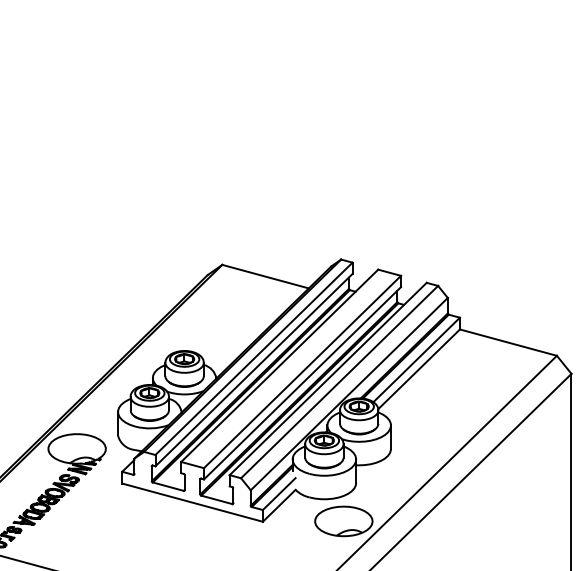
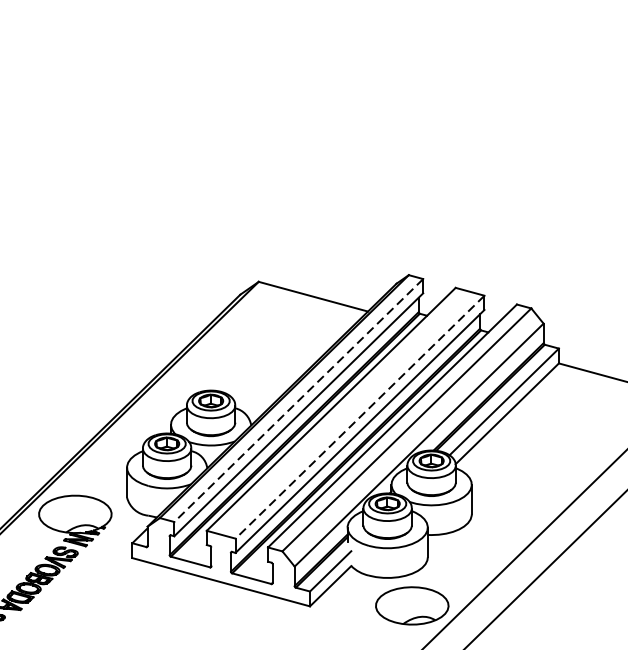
line: (254, 358) -> (299, 400), solid -> dashed
line: (302, 372) -> (360, 417), solid -> dashed

